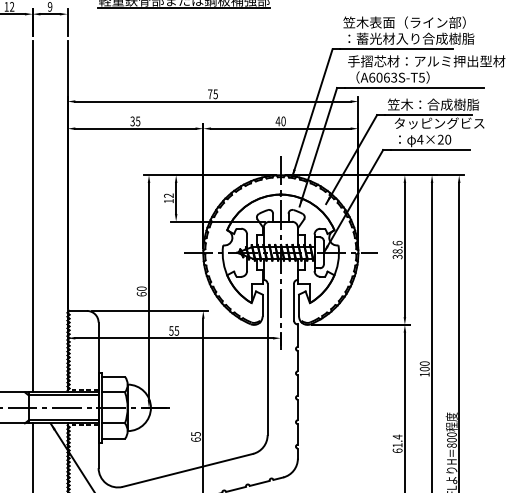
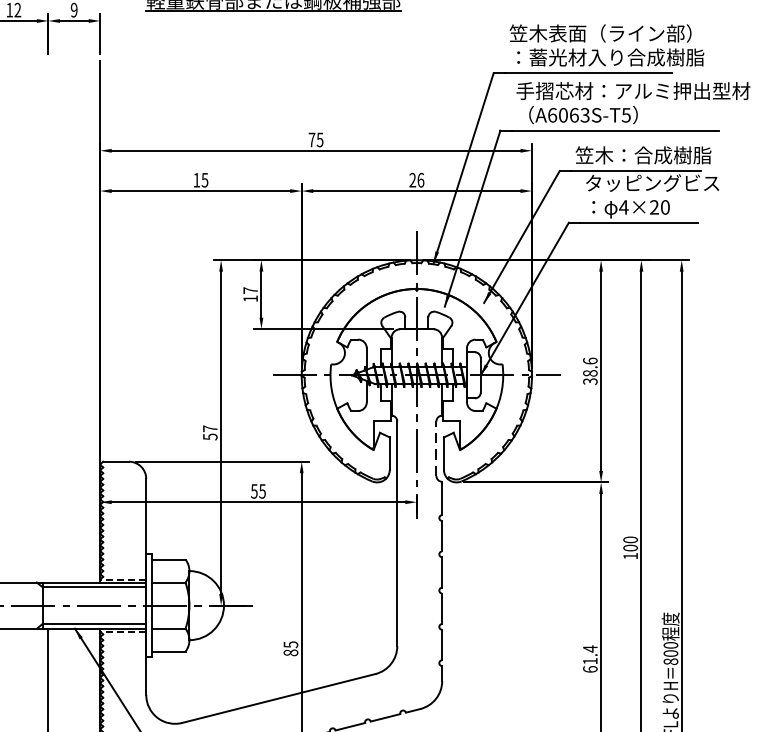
text: (132, 121) -> (196, 180), 35 -> 15
text: (280, 121) -> (416, 180), 40 -> 26
text: (168, 195) -> (250, 290), 12 -> 17
line: (32, 216) -> (48, 321), removed
text: (141, 291) -> (209, 432), 60 -> 57
line: (294, 301) -> (437, 447), solid -> dashed
text: (195, 439) -> (290, 652), 65 -> 85

